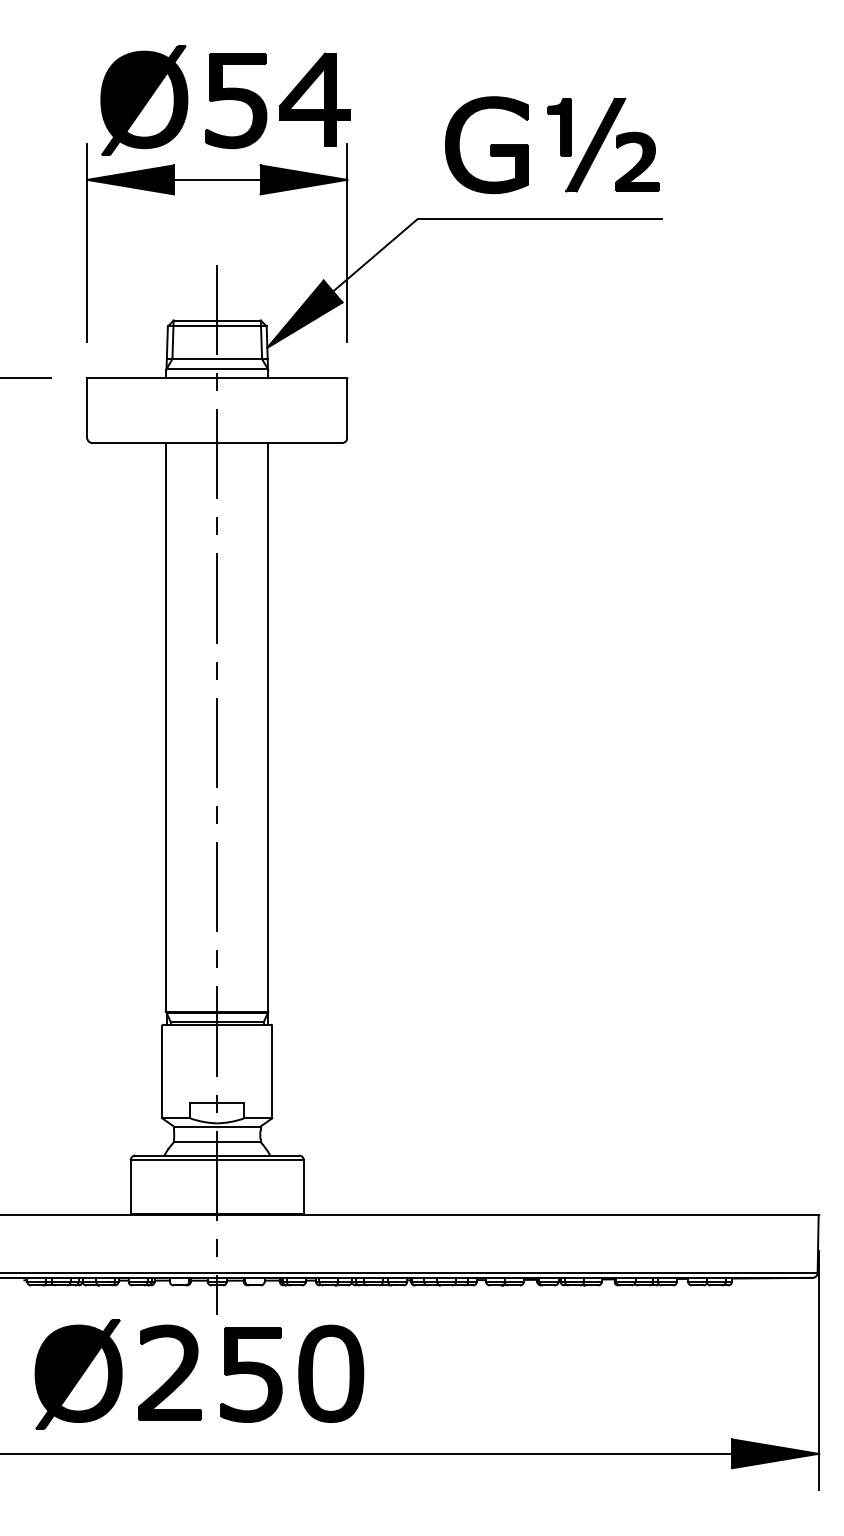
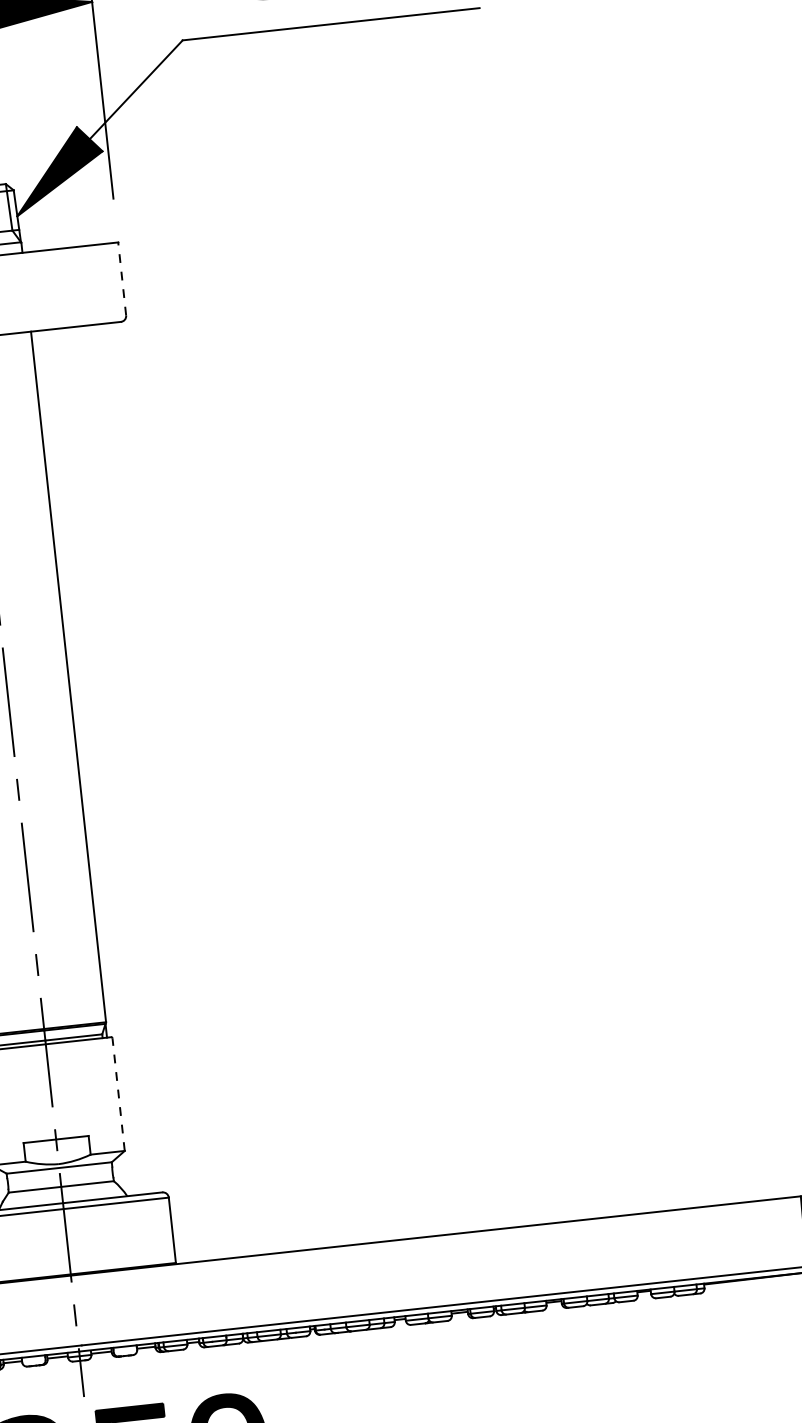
line: (347, 407) -> (122, 278), solid -> dashed
line: (272, 1071) -> (119, 1093), solid -> dashed

